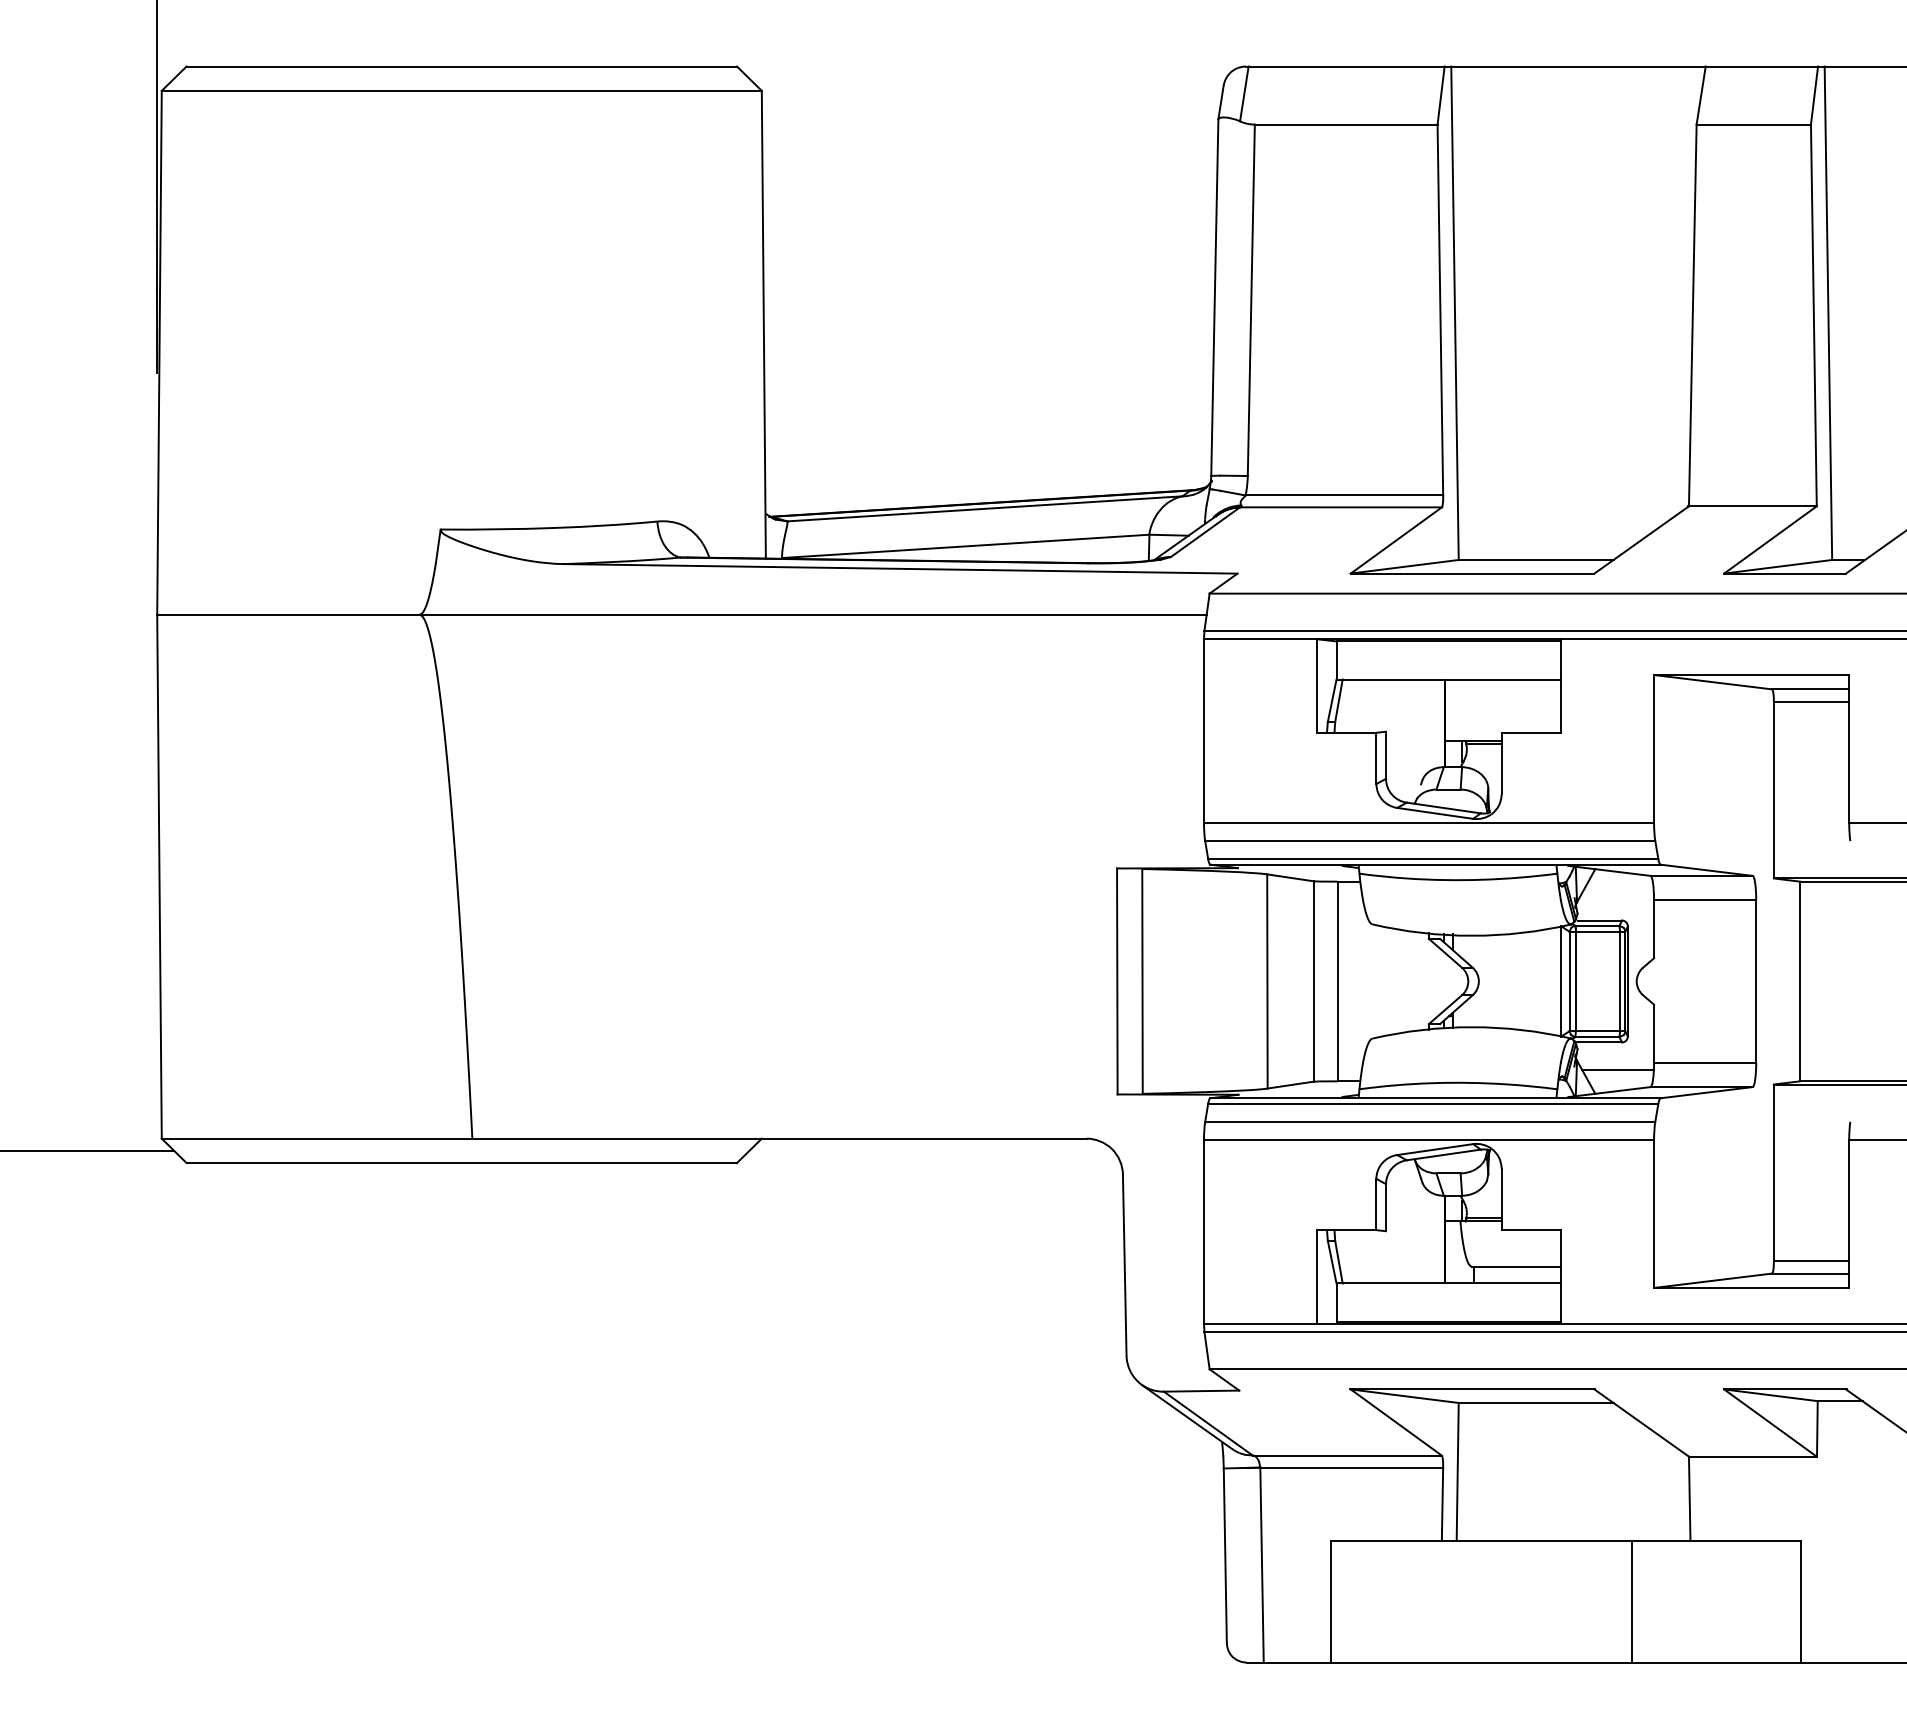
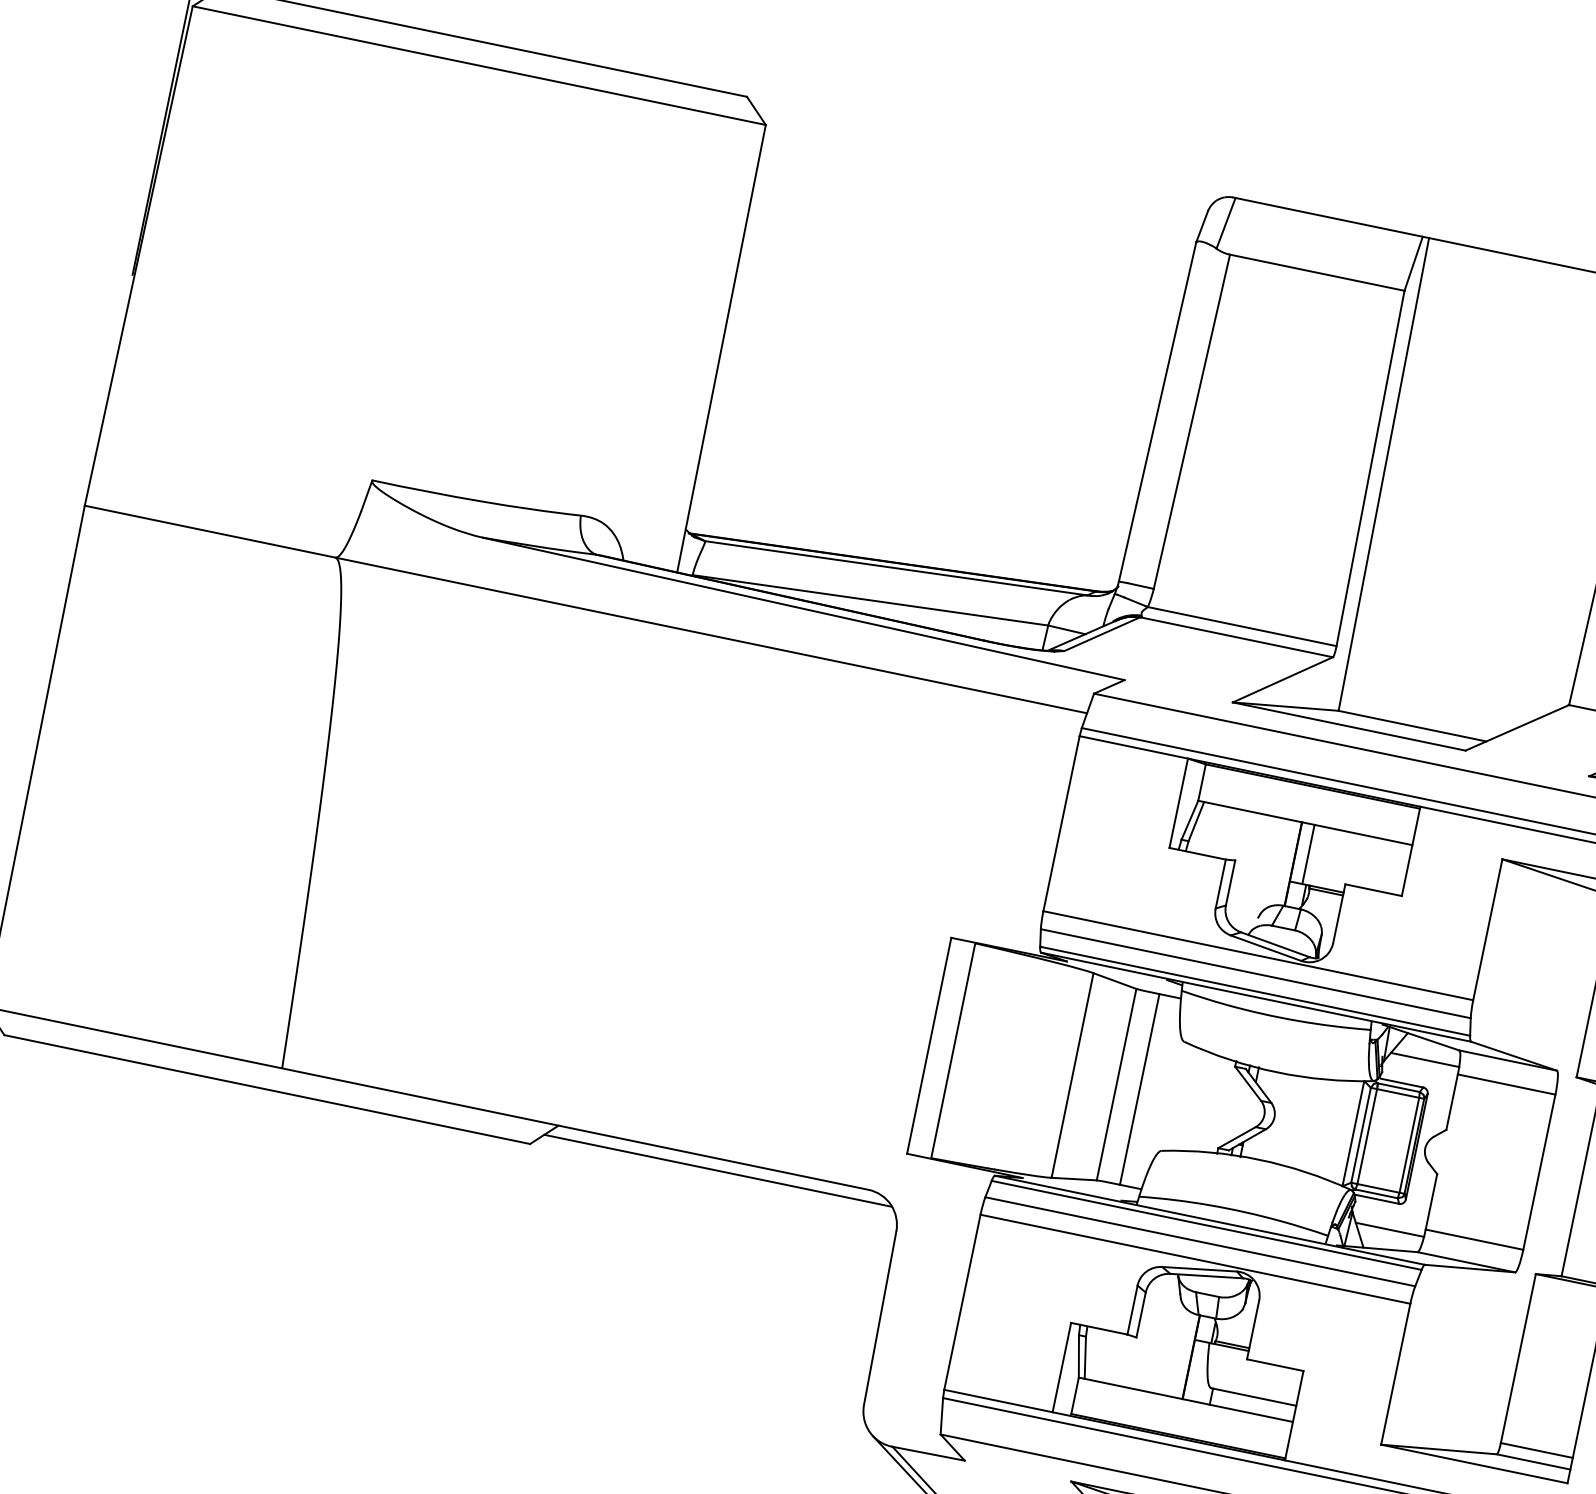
line: (1458, 710) -> (1308, 854), added
line: (1618, 892) -> (1425, 1059), added
line: (931, 1150) -> (718, 1170), added

